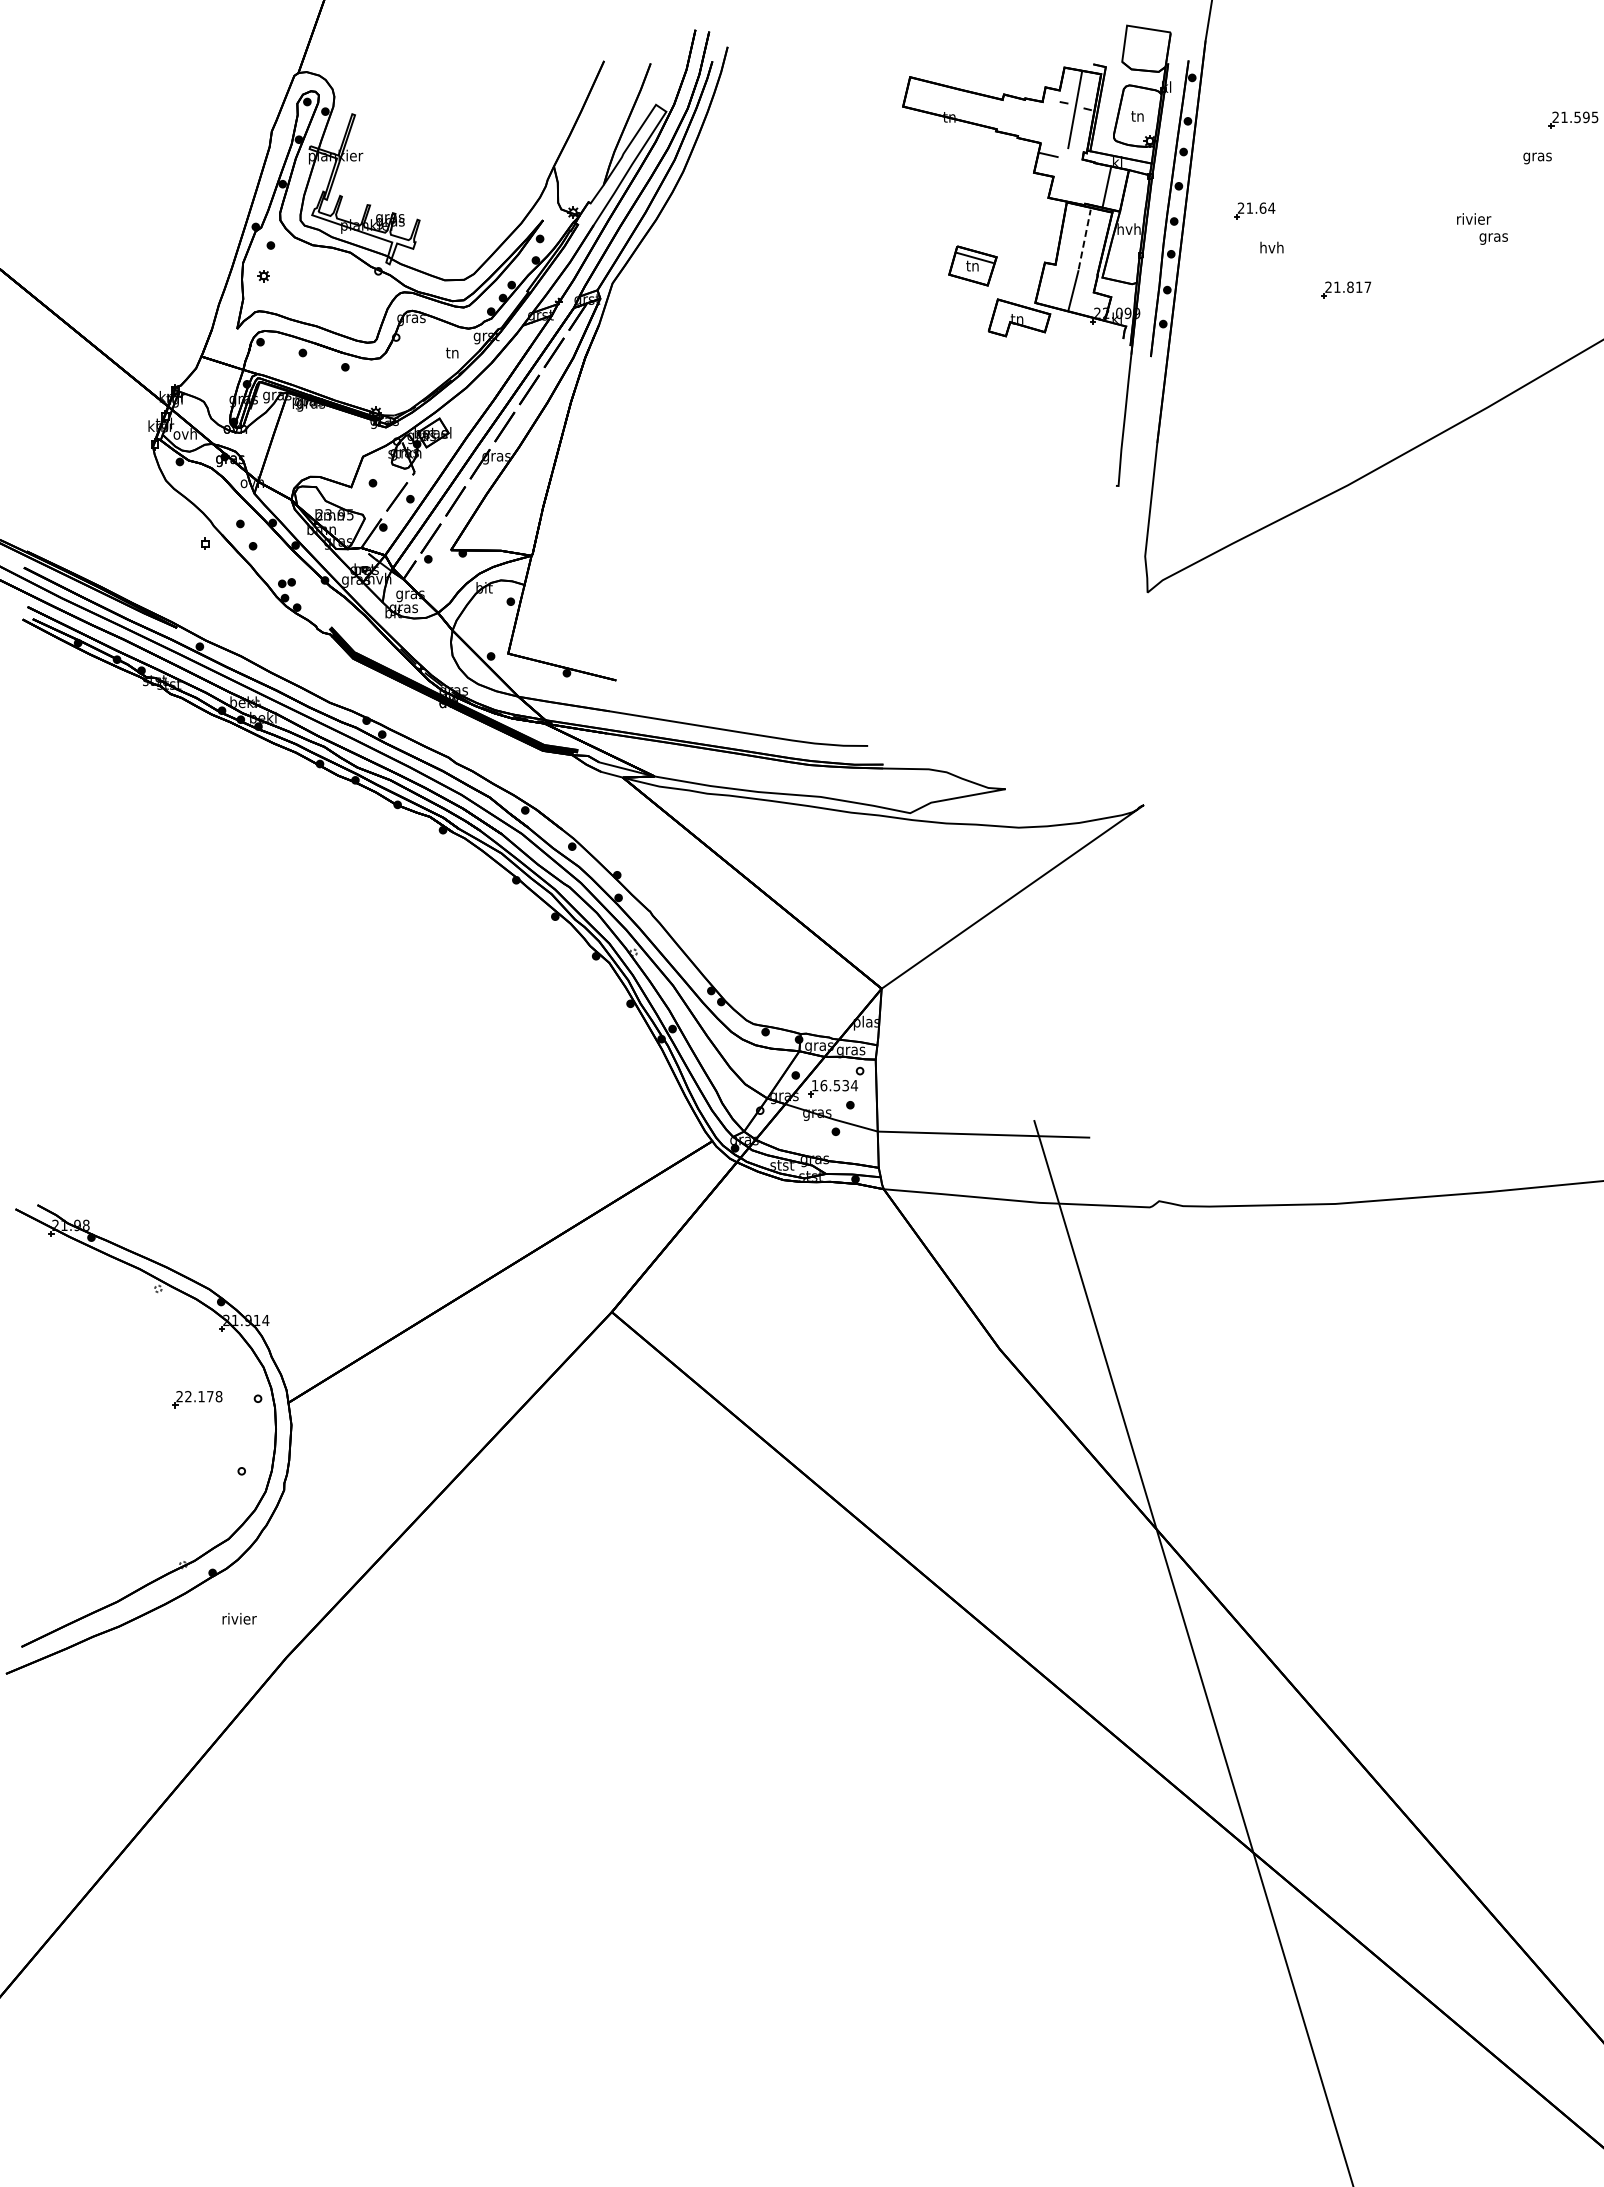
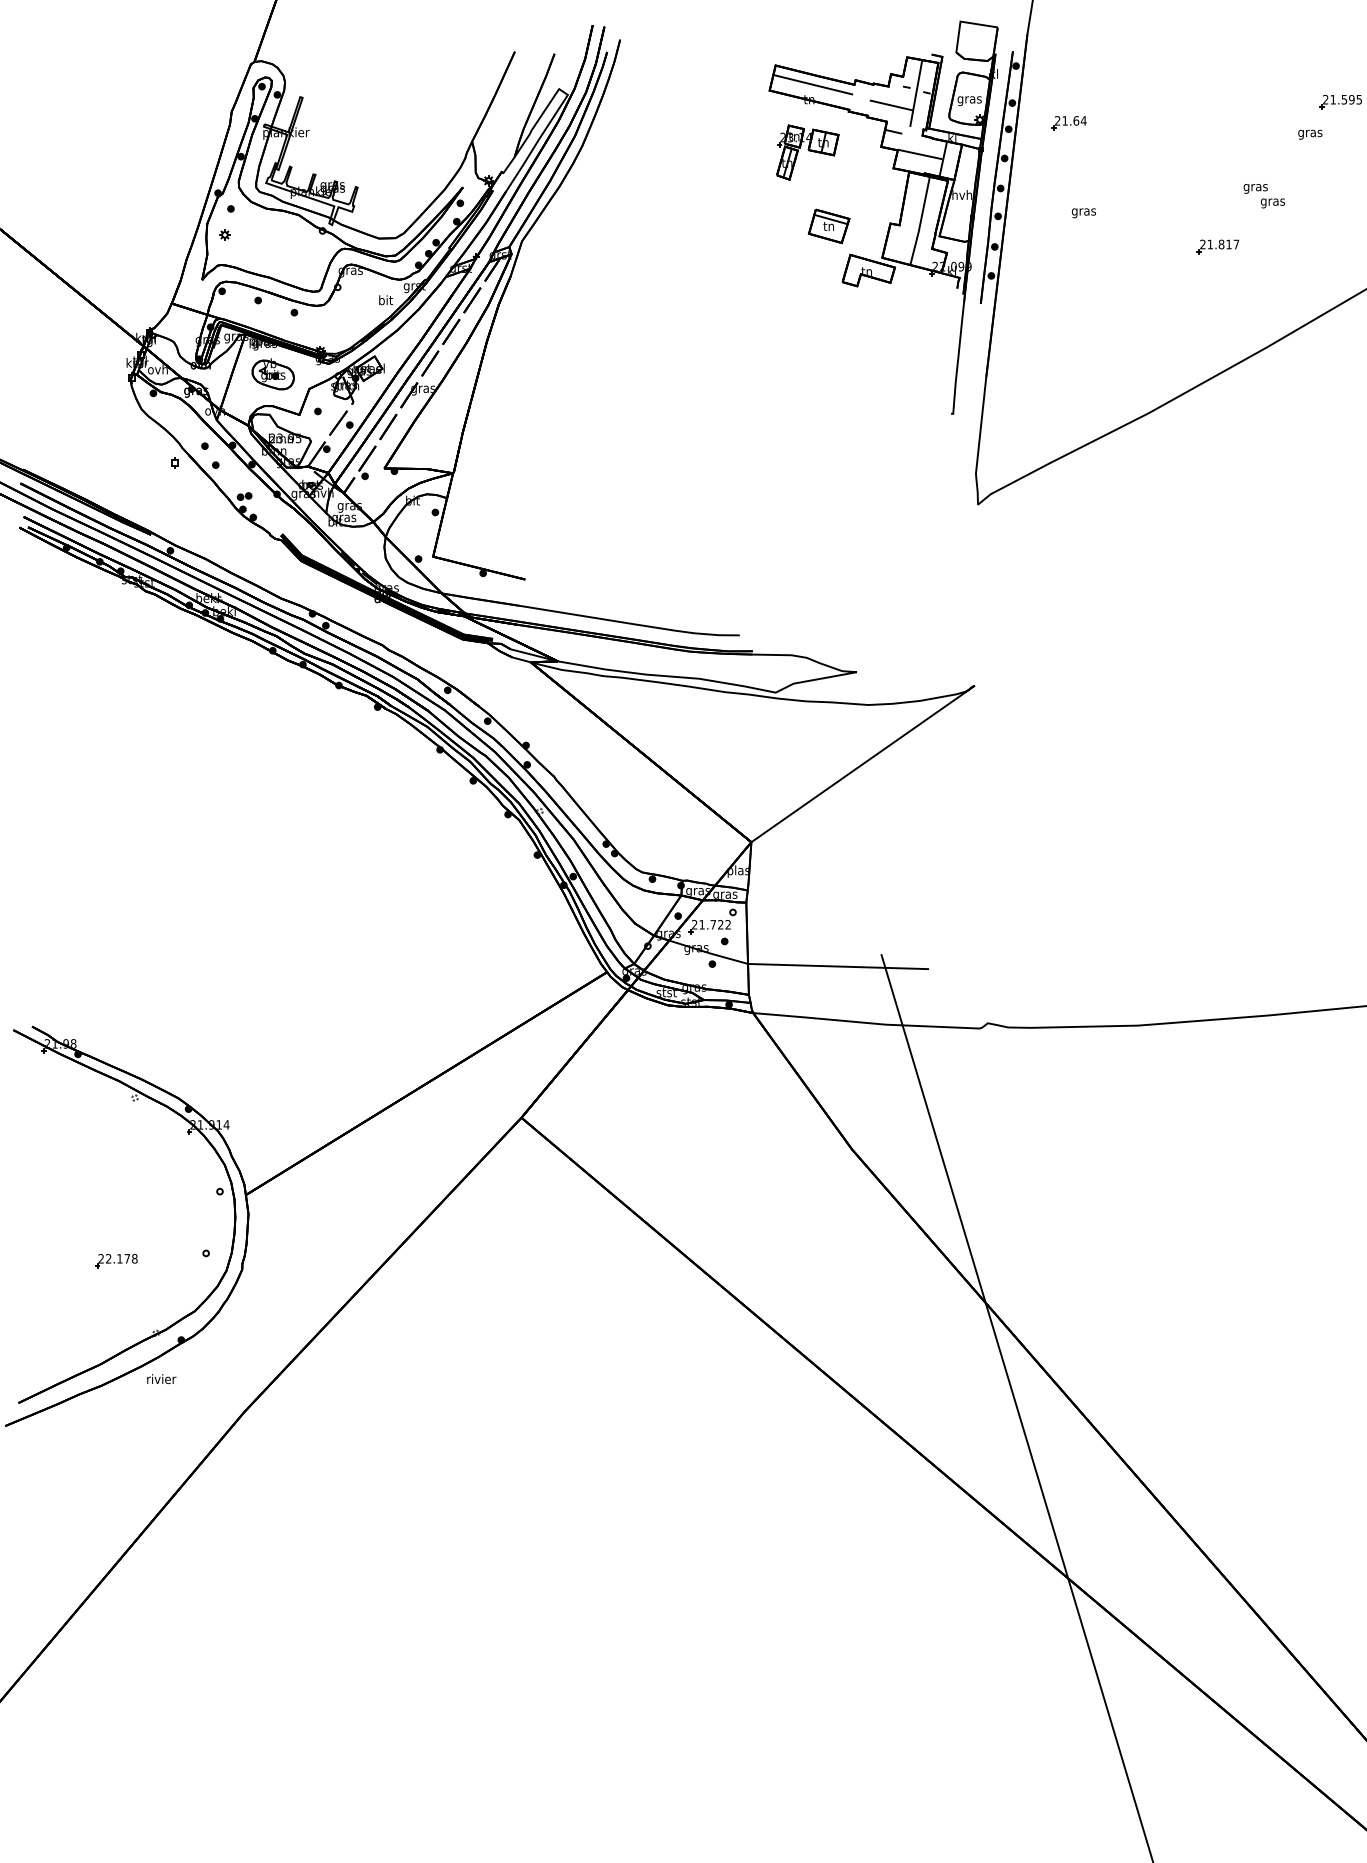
line: (953, 99) -> (812, 84), added
text: (1137, 117) -> (969, 99), tn -> gras
line: (1045, 123) -> (890, 104), added
part: (947, 179) -> (807, 152), added
line: (1079, 181) -> (919, 154), added
part: (1254, 210) -> (1069, 122), moved
text: (1474, 220) -> (1256, 187), rivier -> gras
line: (1084, 239) -> (924, 203), dashed -> solid
text: (1271, 248) -> (1083, 211), hvh -> gras
part: (1346, 289) -> (1218, 246), moved
text: (452, 352) -> (385, 300), tn -> bit
part: (320, 439) -> (273, 374), added
text: (834, 1085) -> (711, 924), 16.534 -> 21.722
part: (197, 1399) -> (116, 1261), moved
text: (239, 1618) -> (161, 1378), moved

